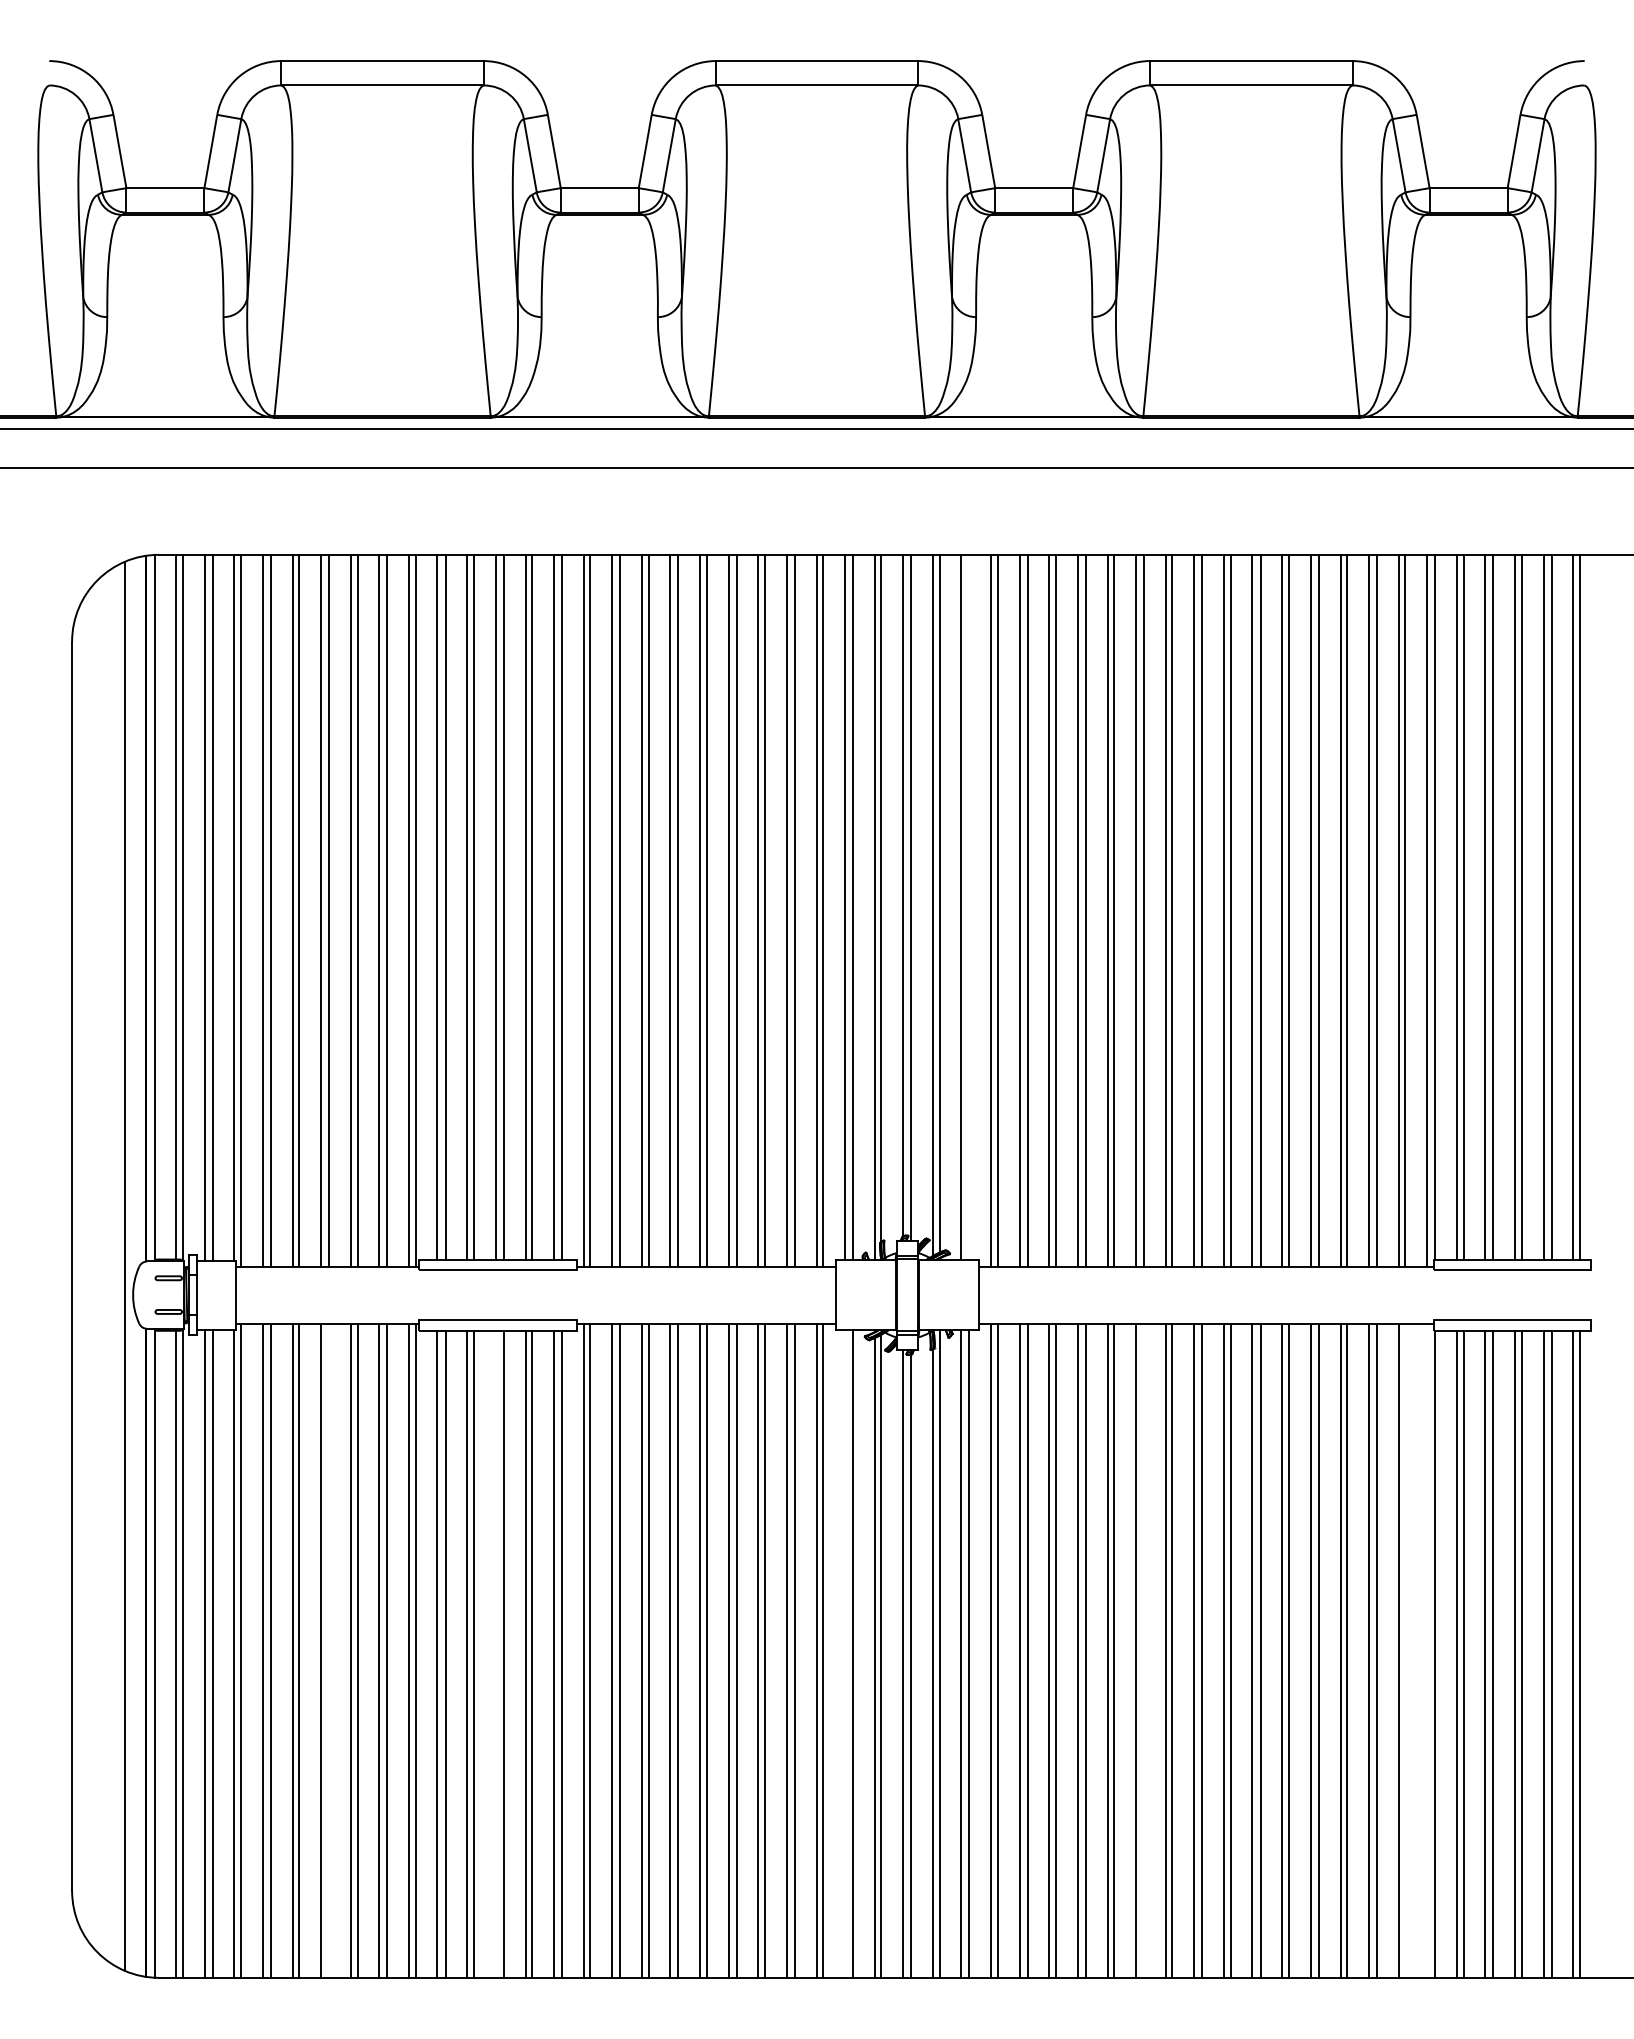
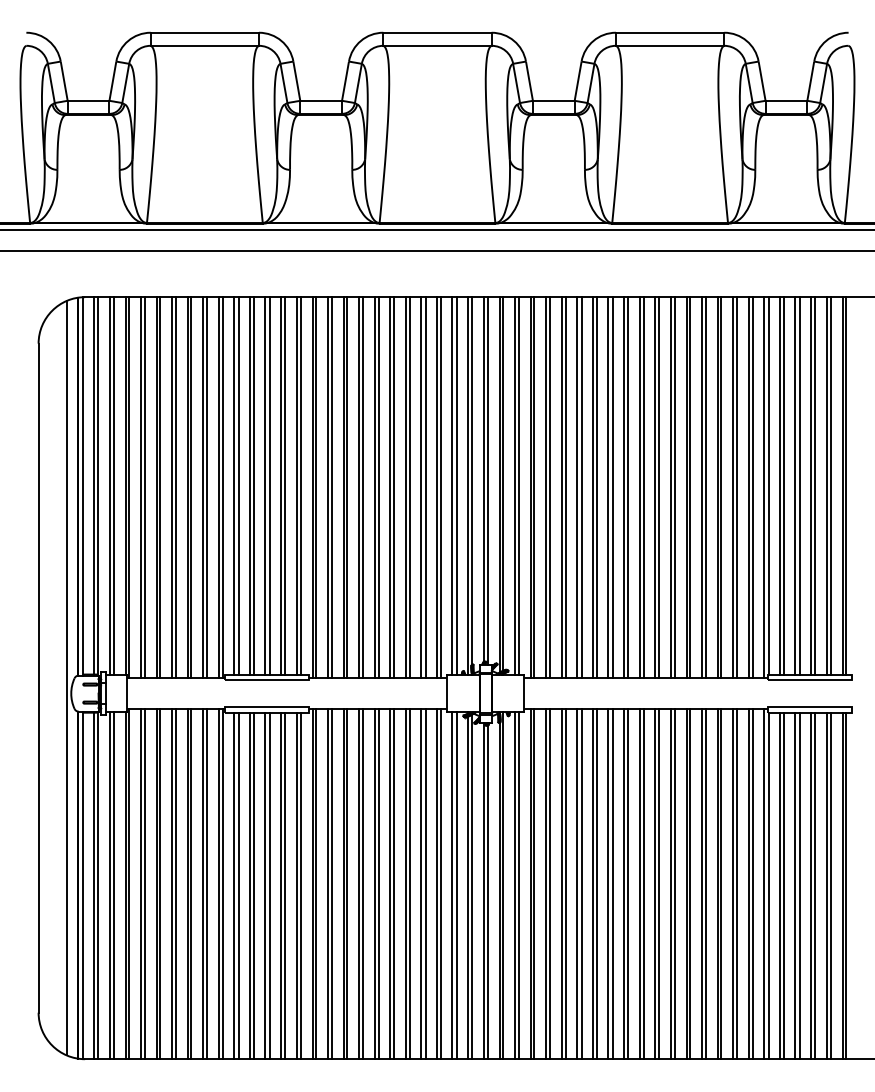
line: (970, 906) -> (519, 485), added
line: (329, 1649) -> (176, 883), added
line: (1143, 1649) -> (612, 883), added
line: (1405, 1649) -> (752, 883), added
line: (1427, 1649) -> (764, 883), added
line: (495, 1653) -> (265, 885), added
line: (845, 1653) -> (452, 885), added

